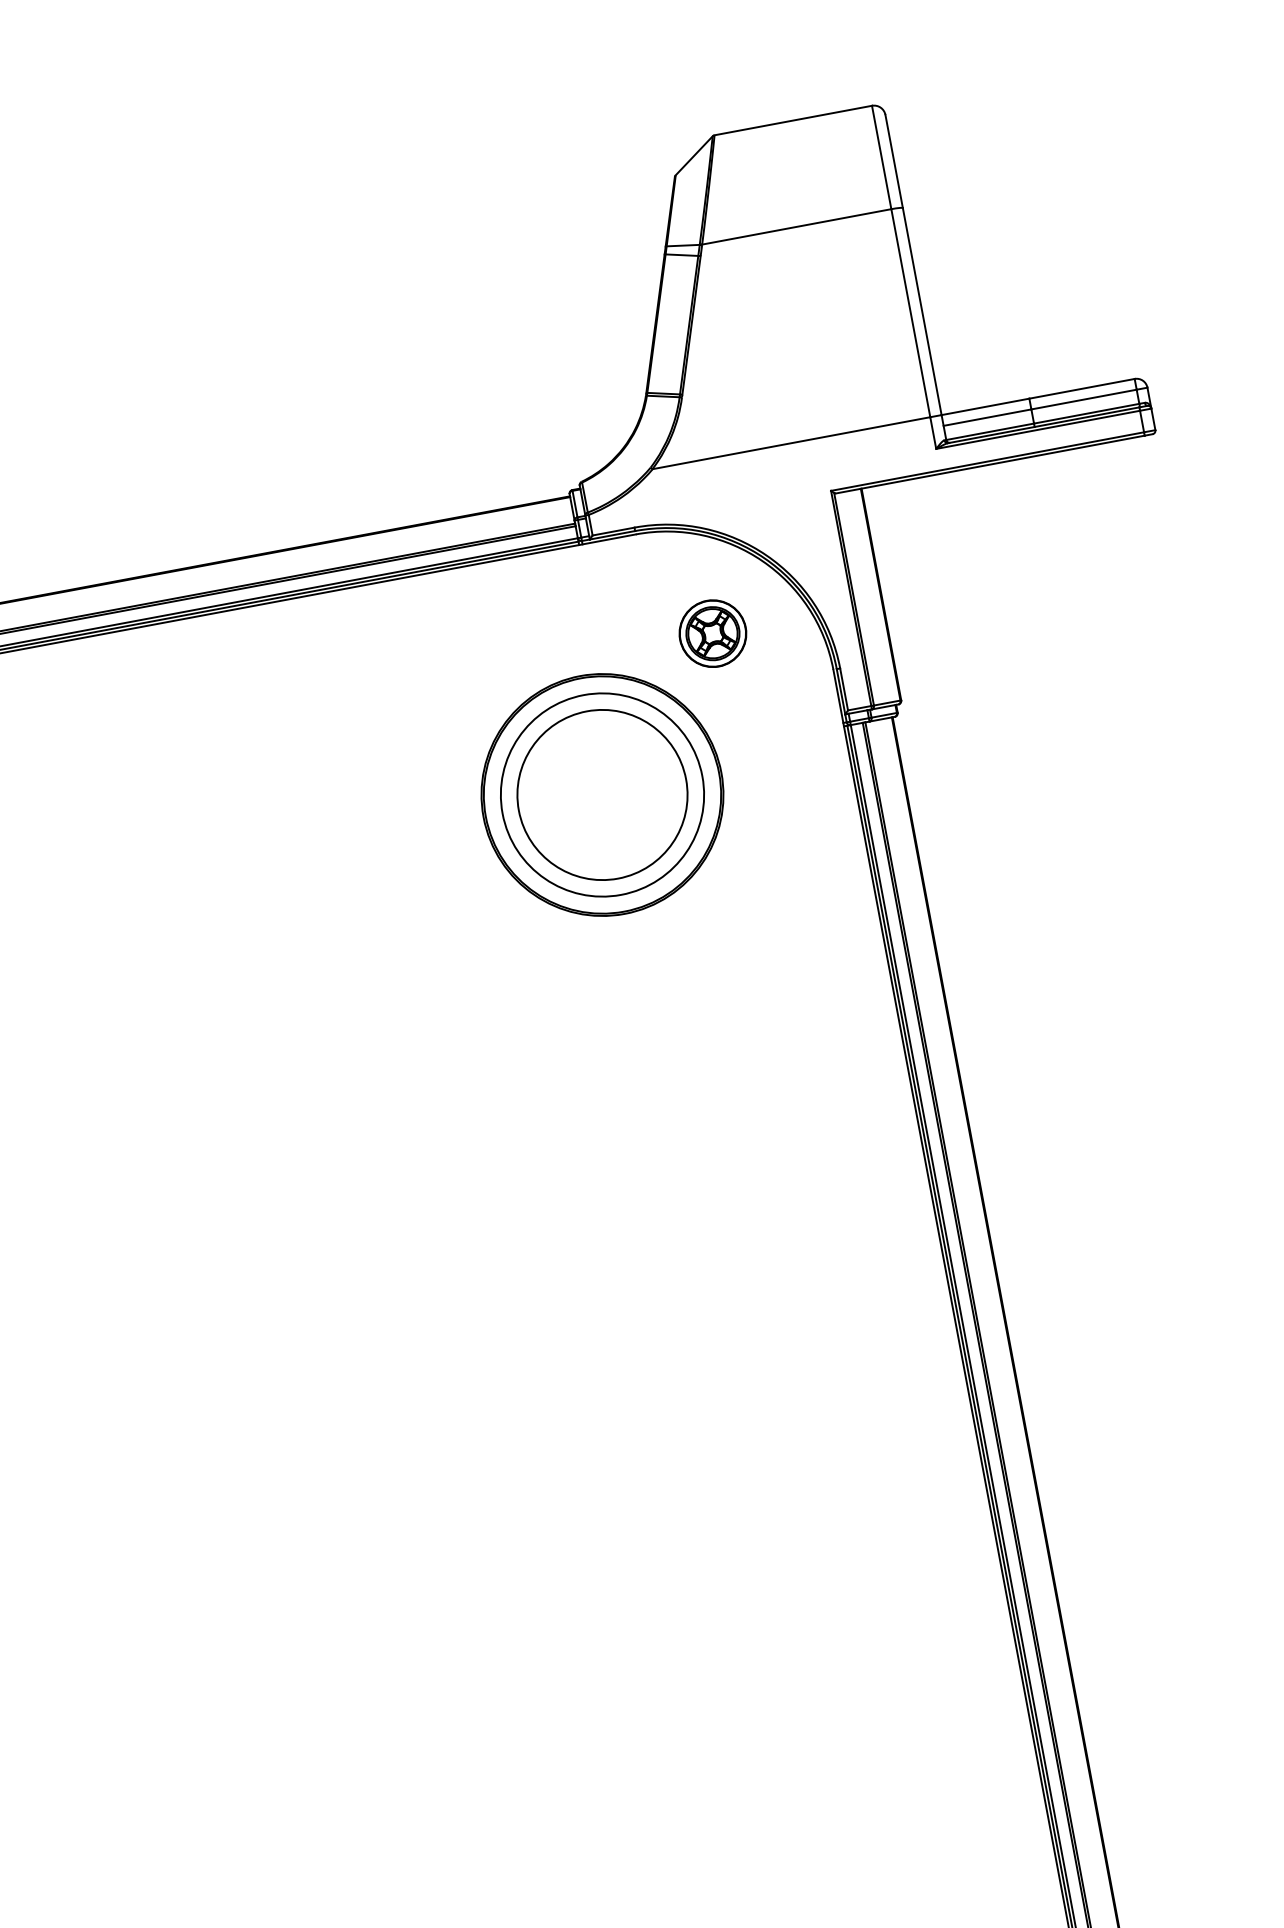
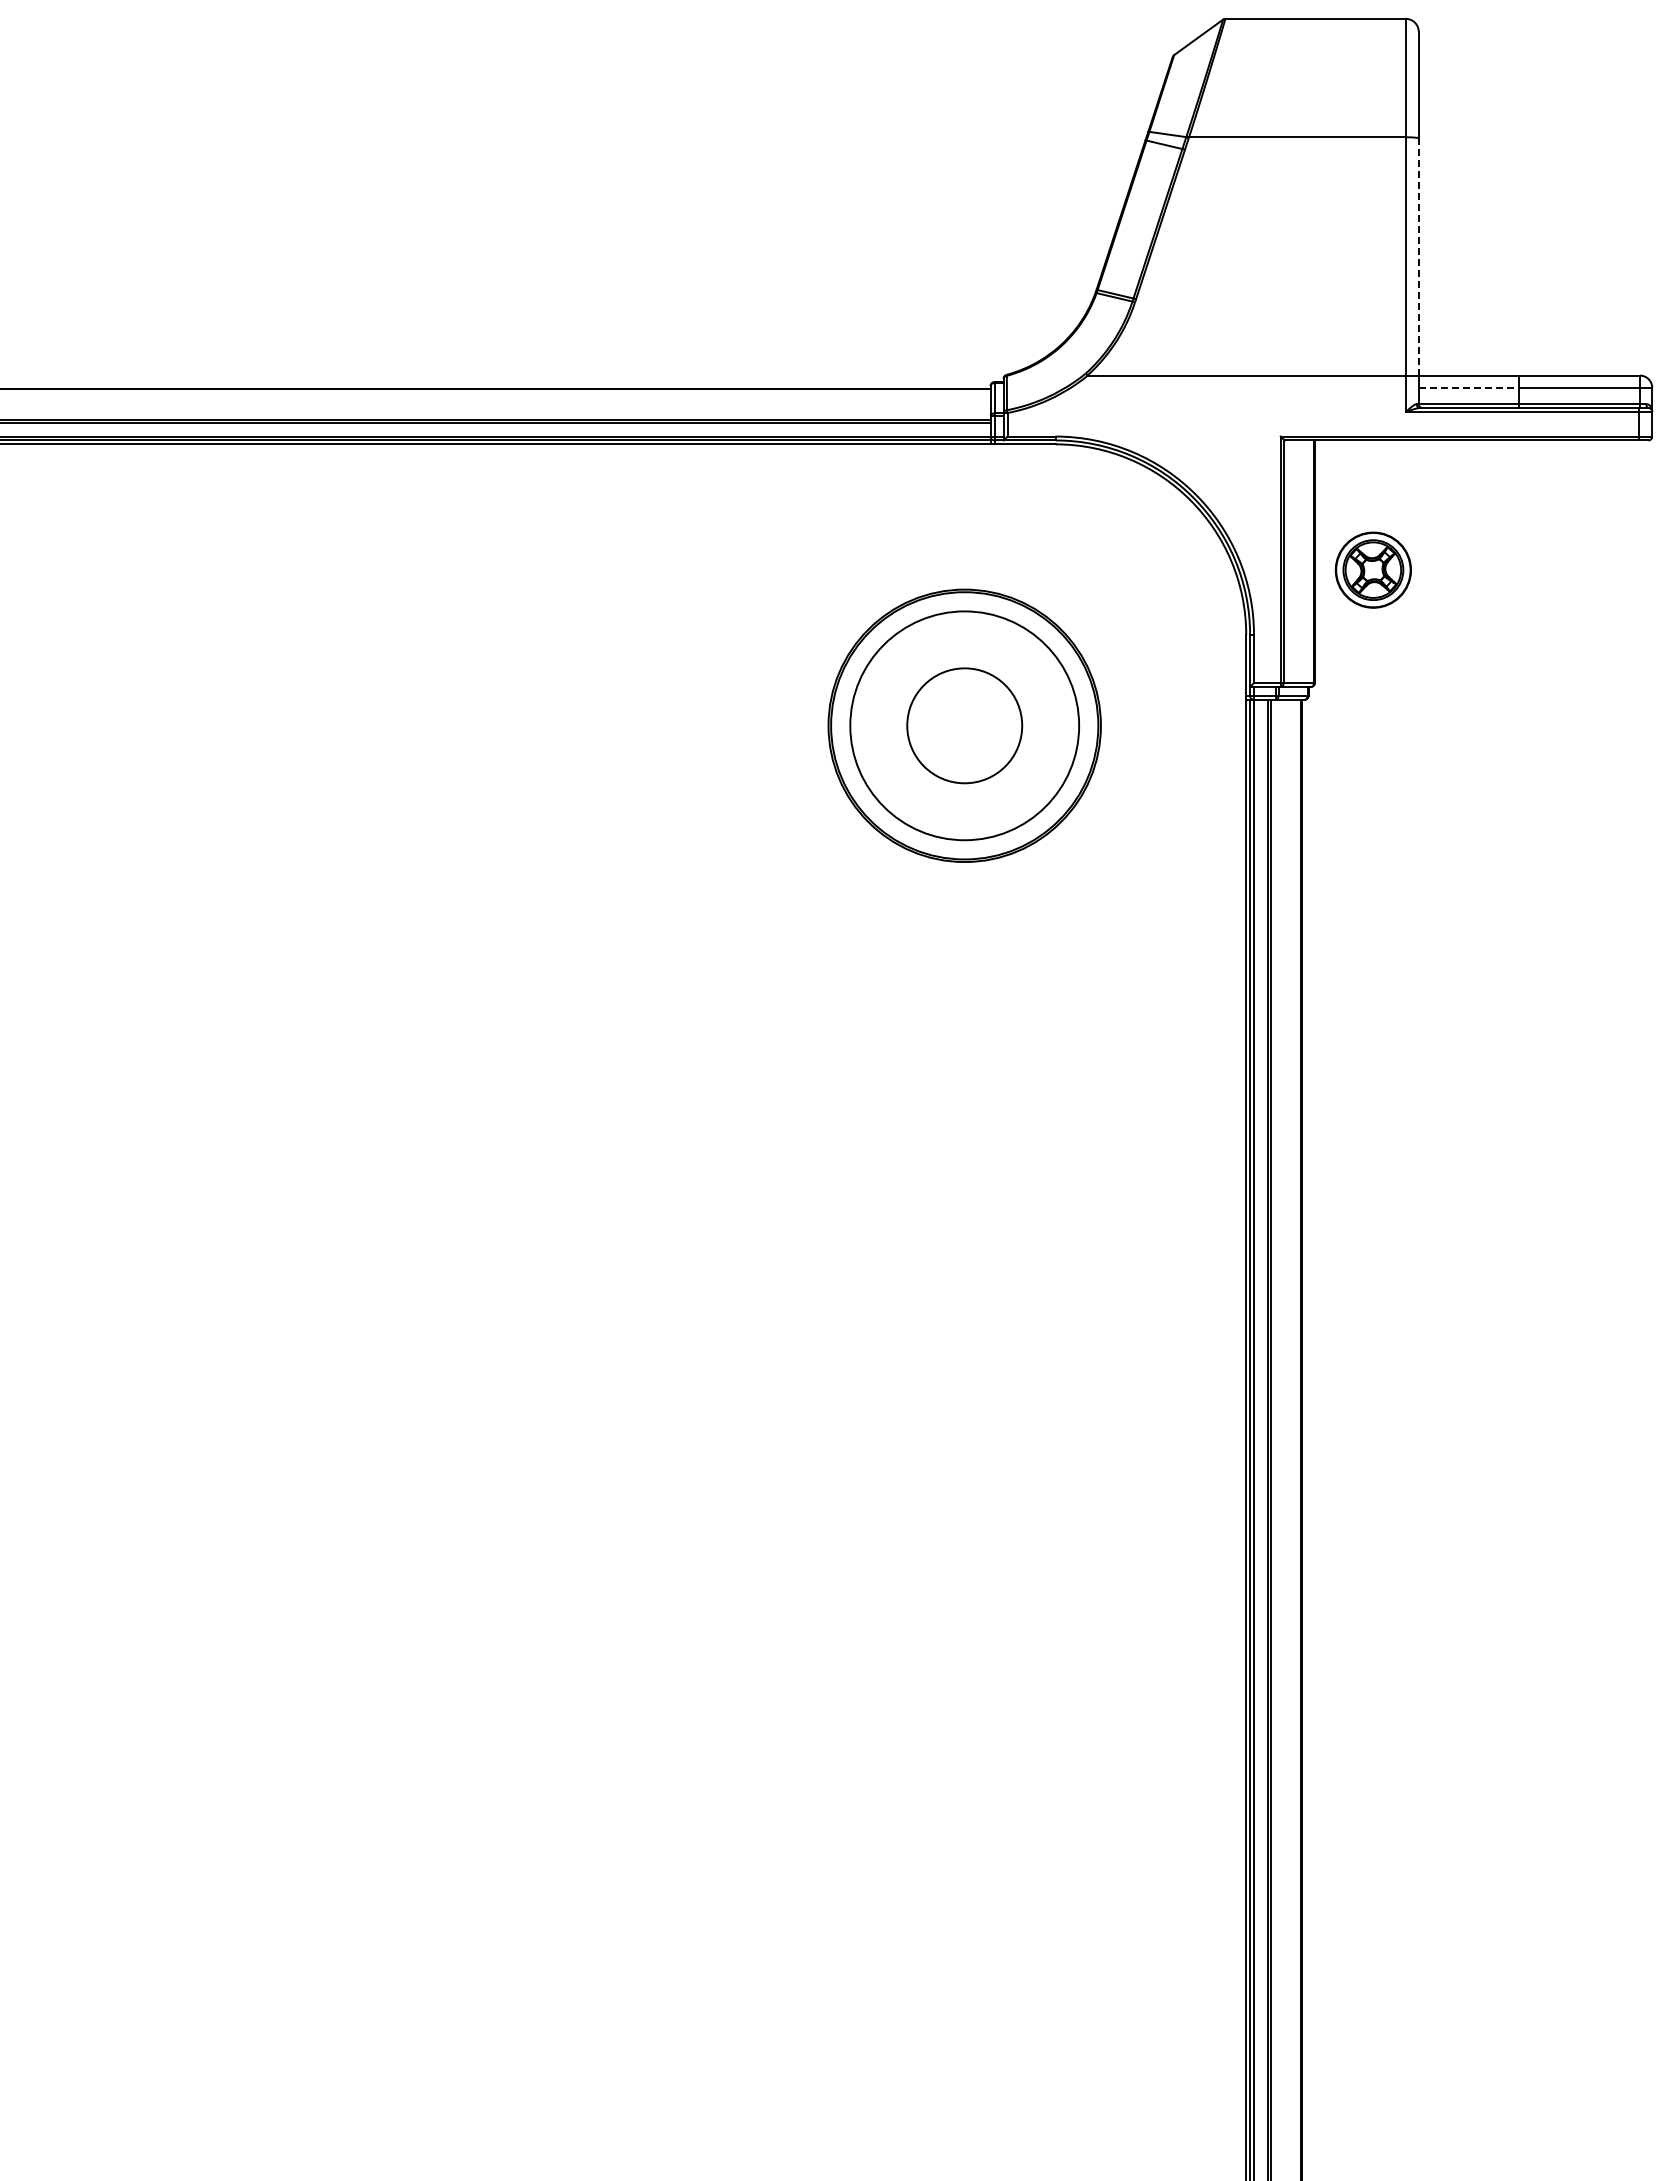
line: (922, 312) -> (1418, 257), solid -> dashed
line: (987, 417) -> (1469, 387), solid -> dashed
part: (712, 633) -> (1372, 569), moved
circle: (602, 794) -> (964, 725), size x0.6

